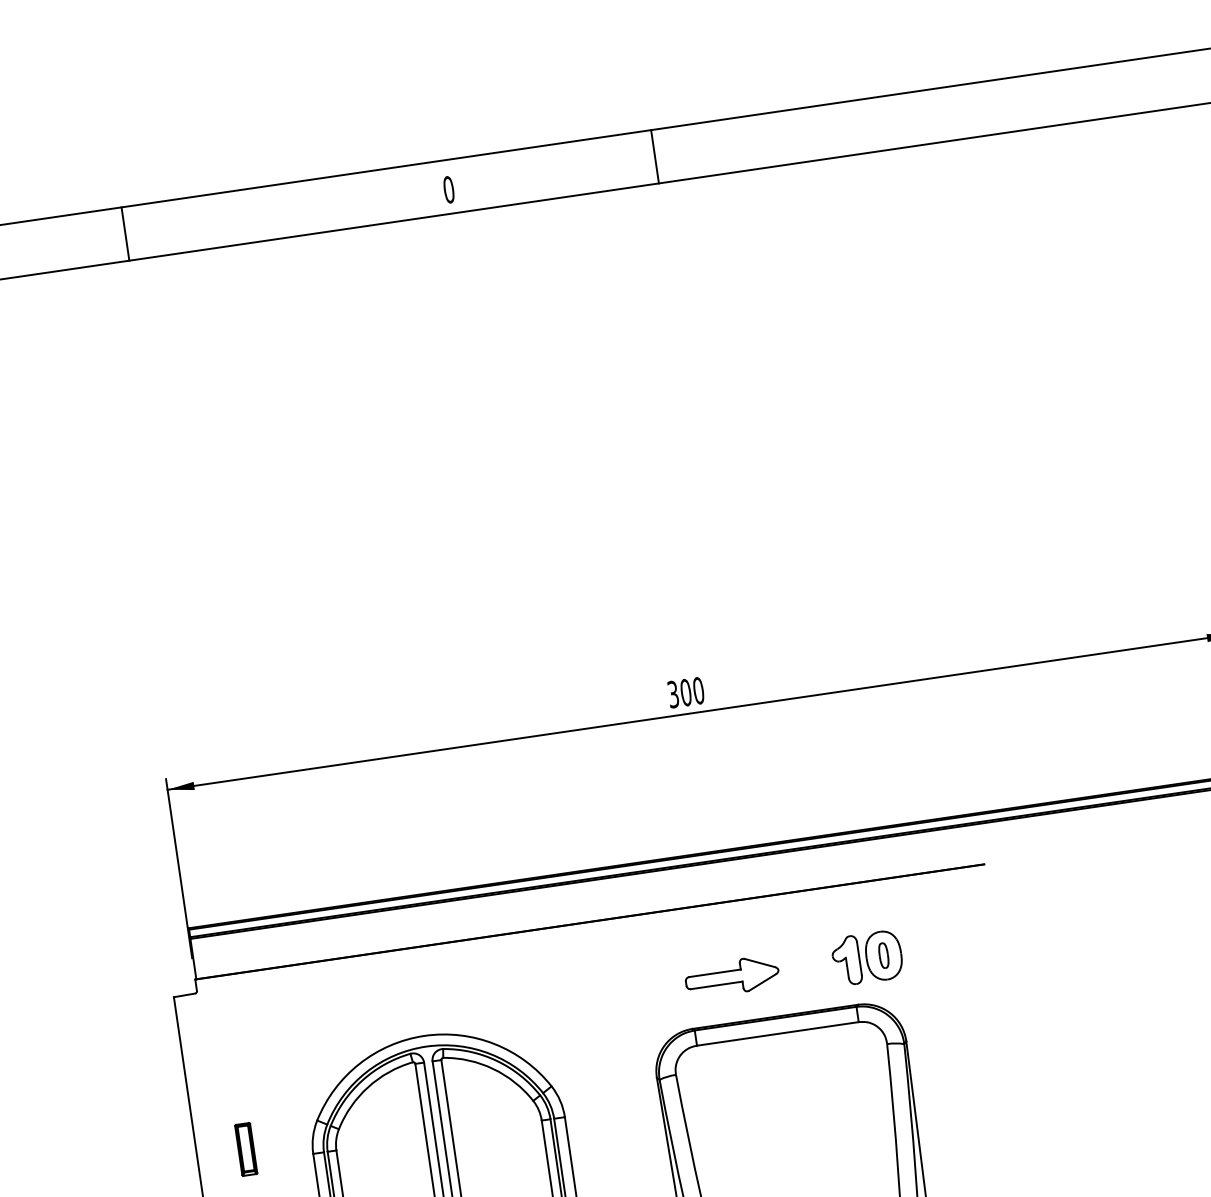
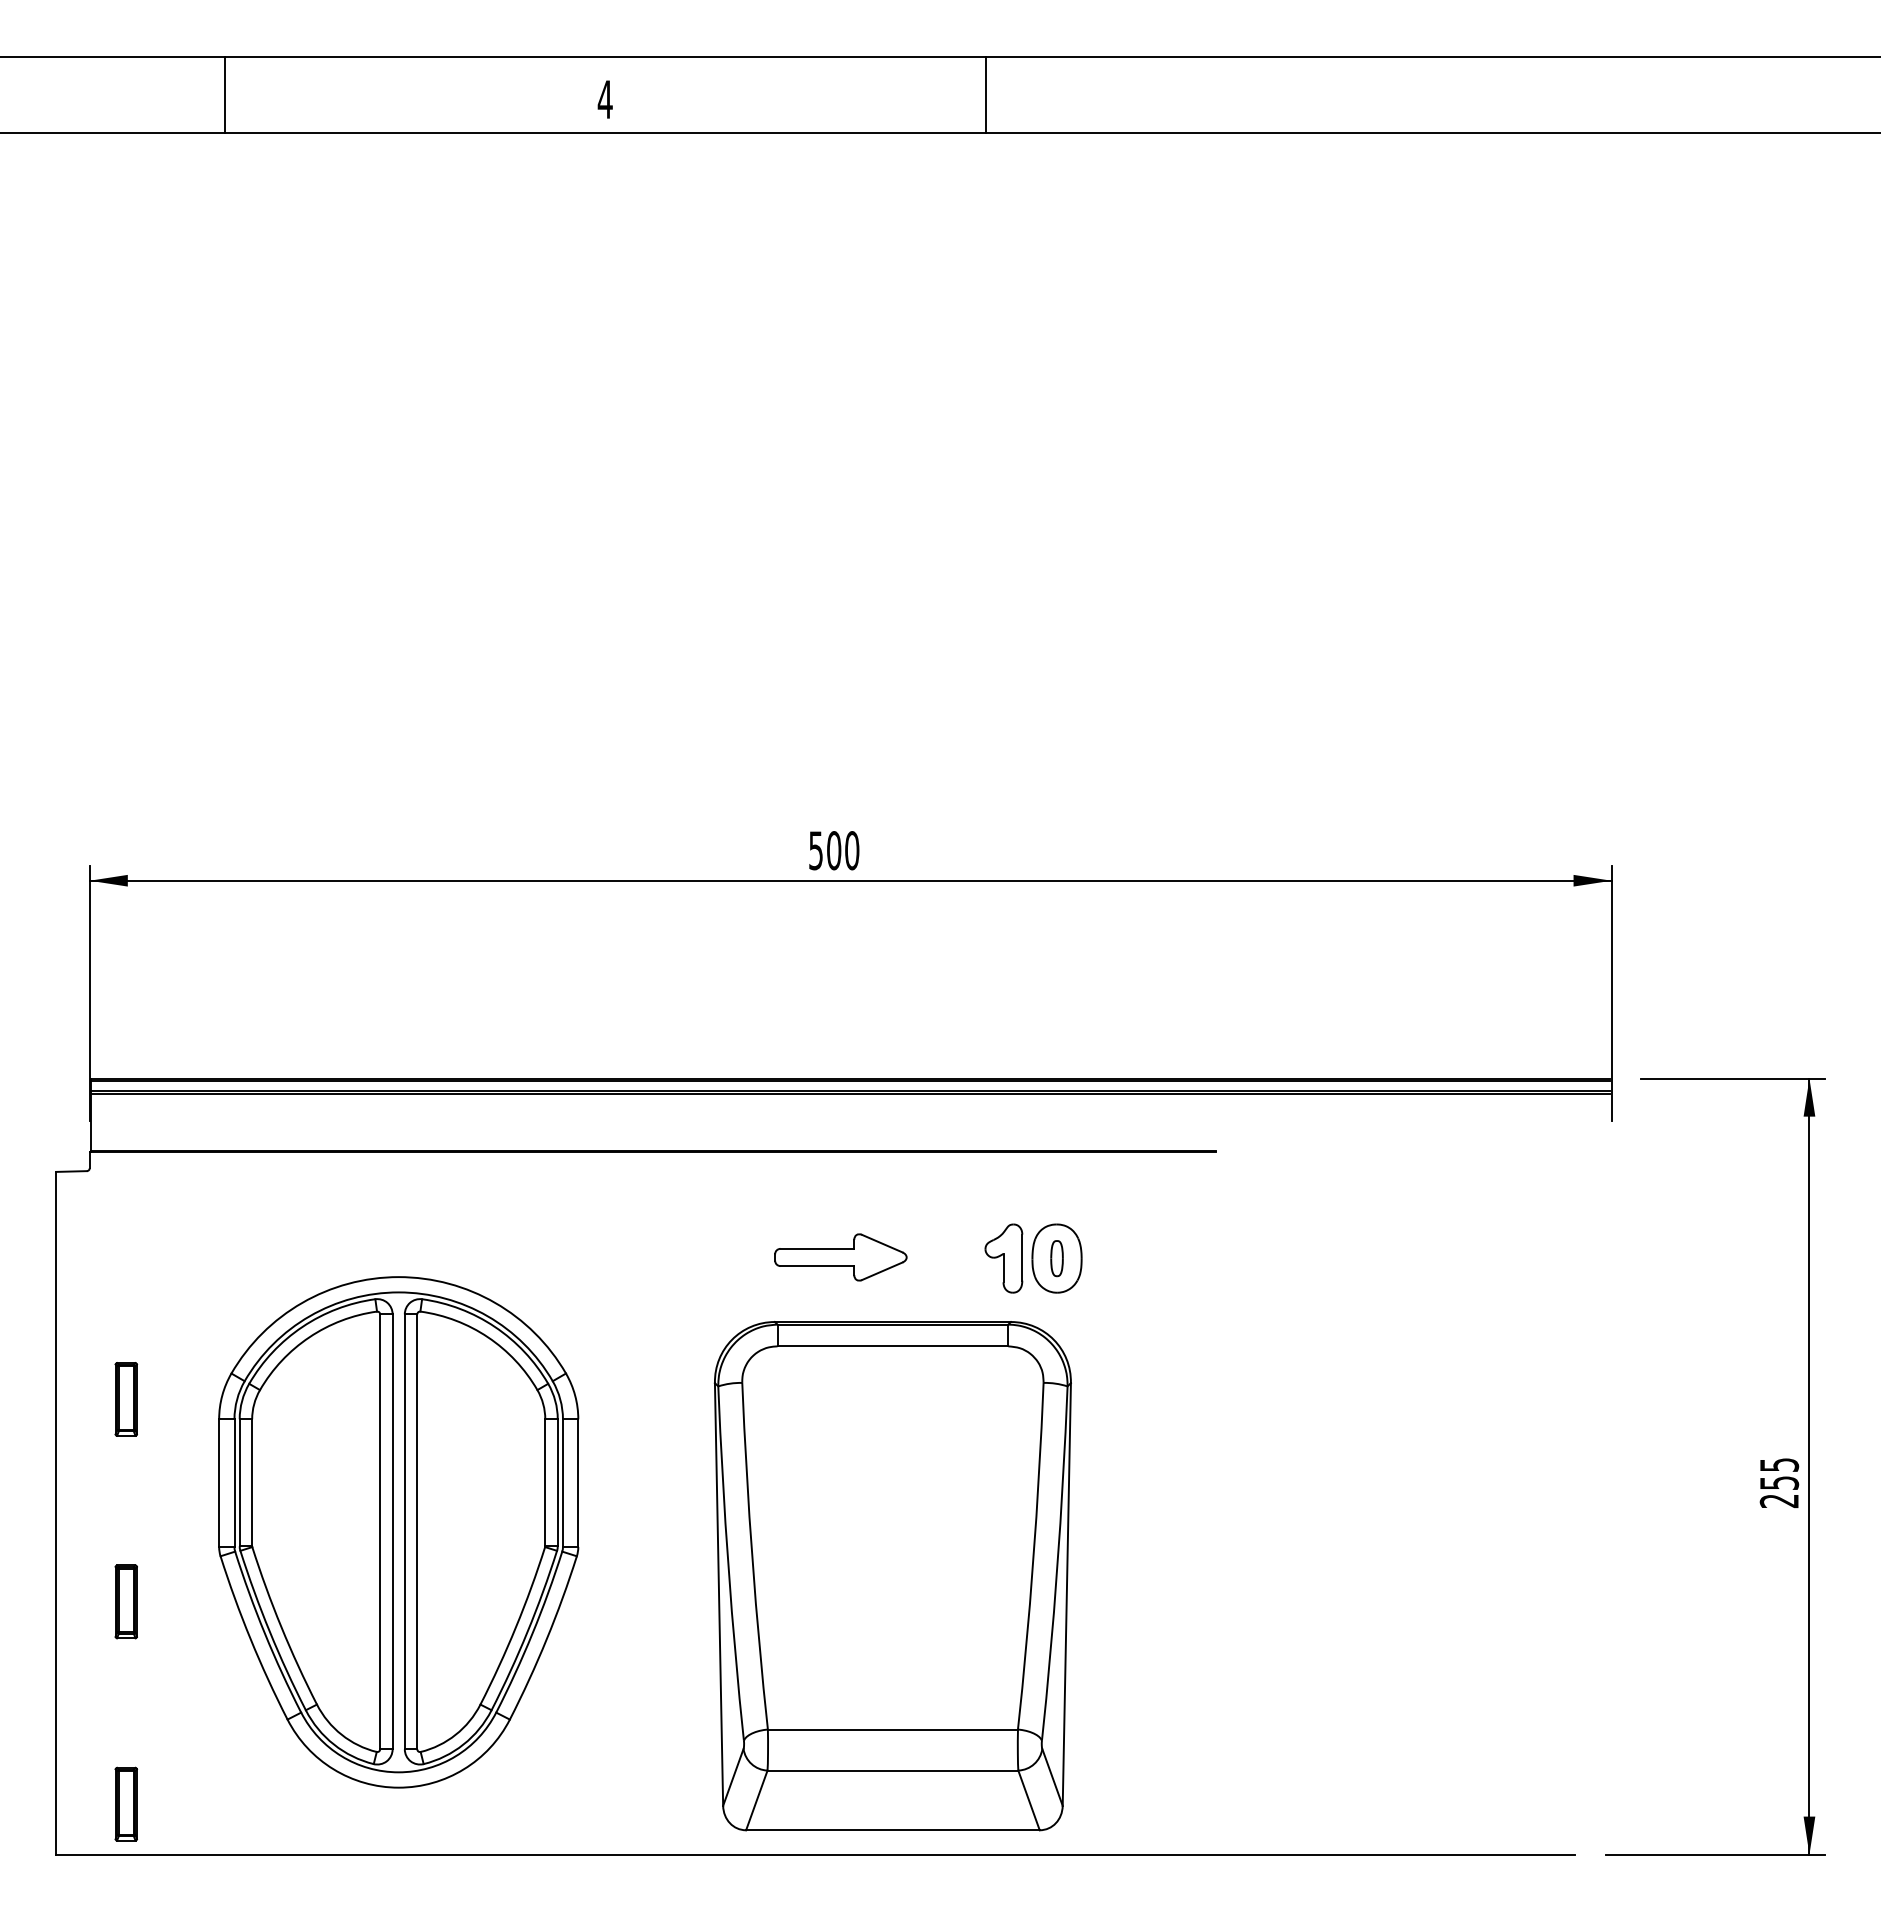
line: (655, 156) -> (986, 95), moved
text: (448, 189) -> (604, 99), 0 -> 4
line: (125, 234) -> (225, 95), moved
text: (672, 694) -> (815, 850), 300 -> 500

